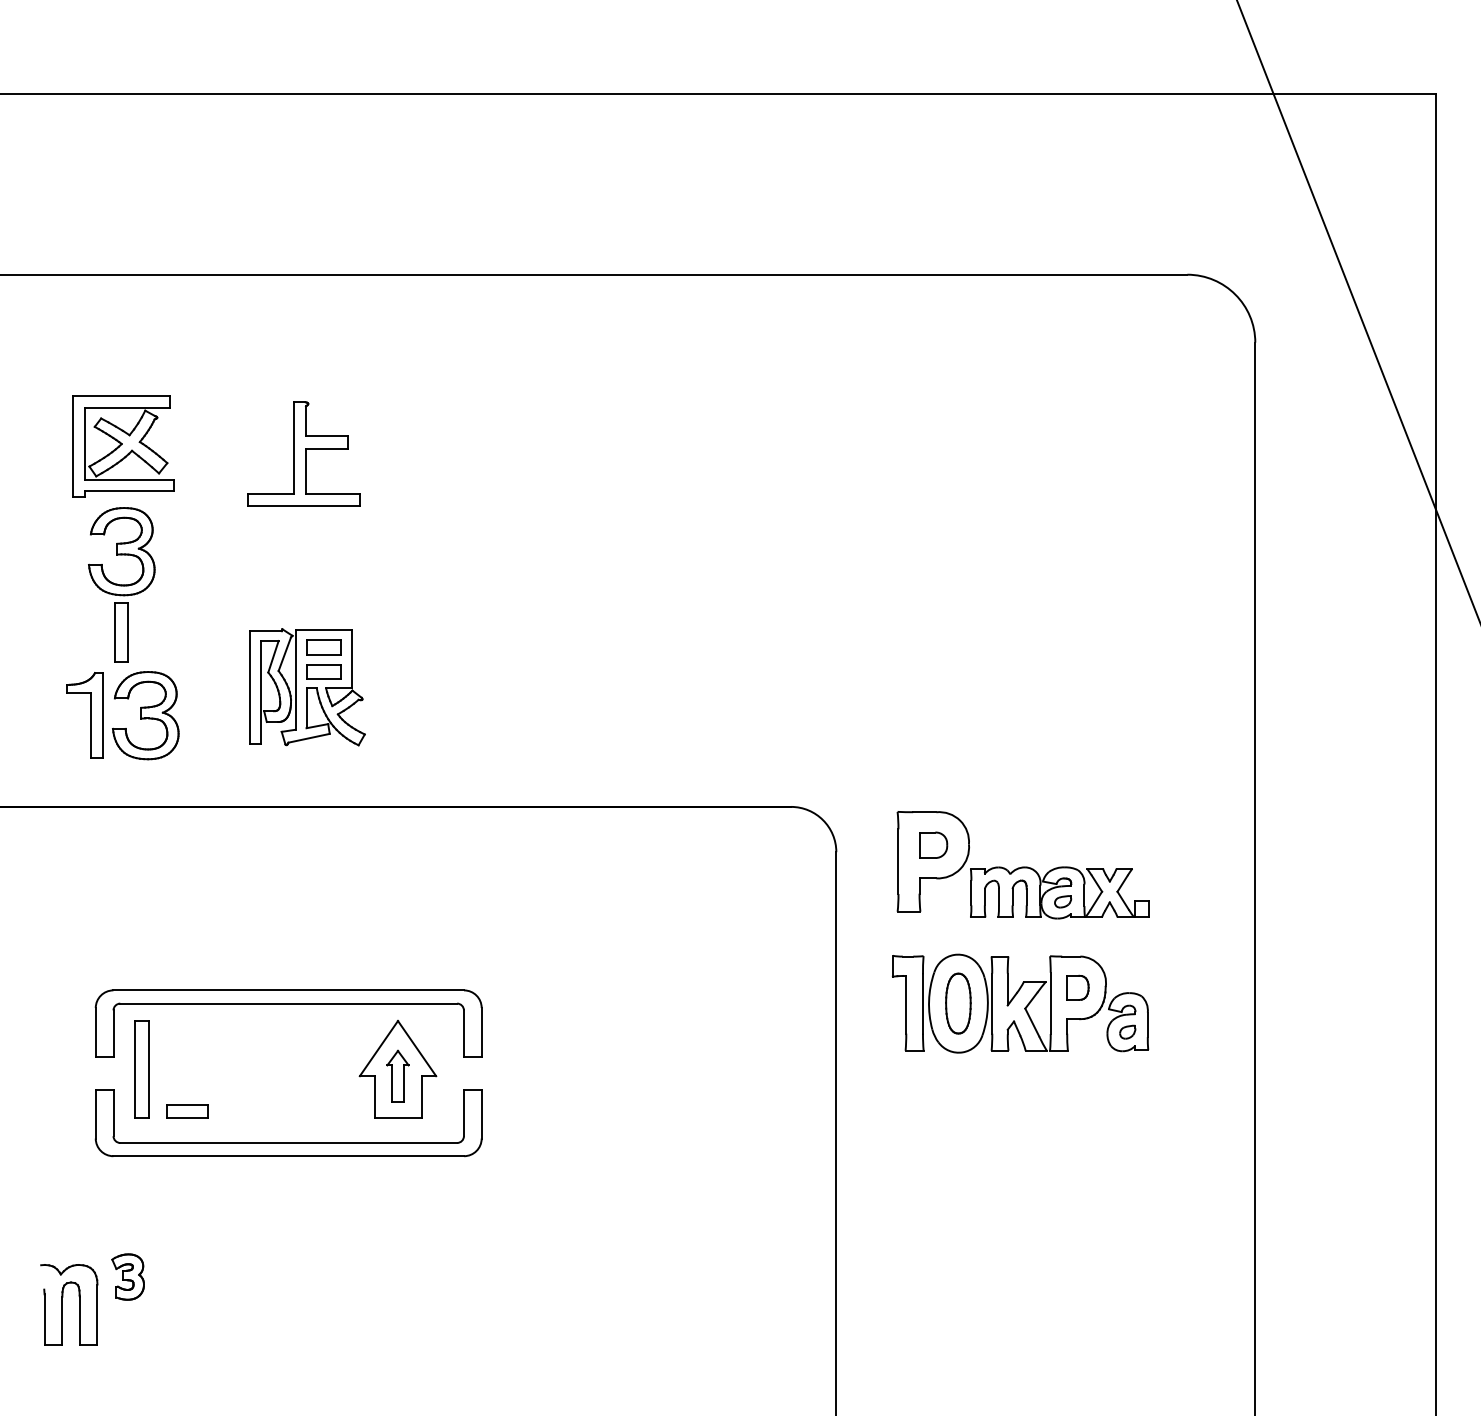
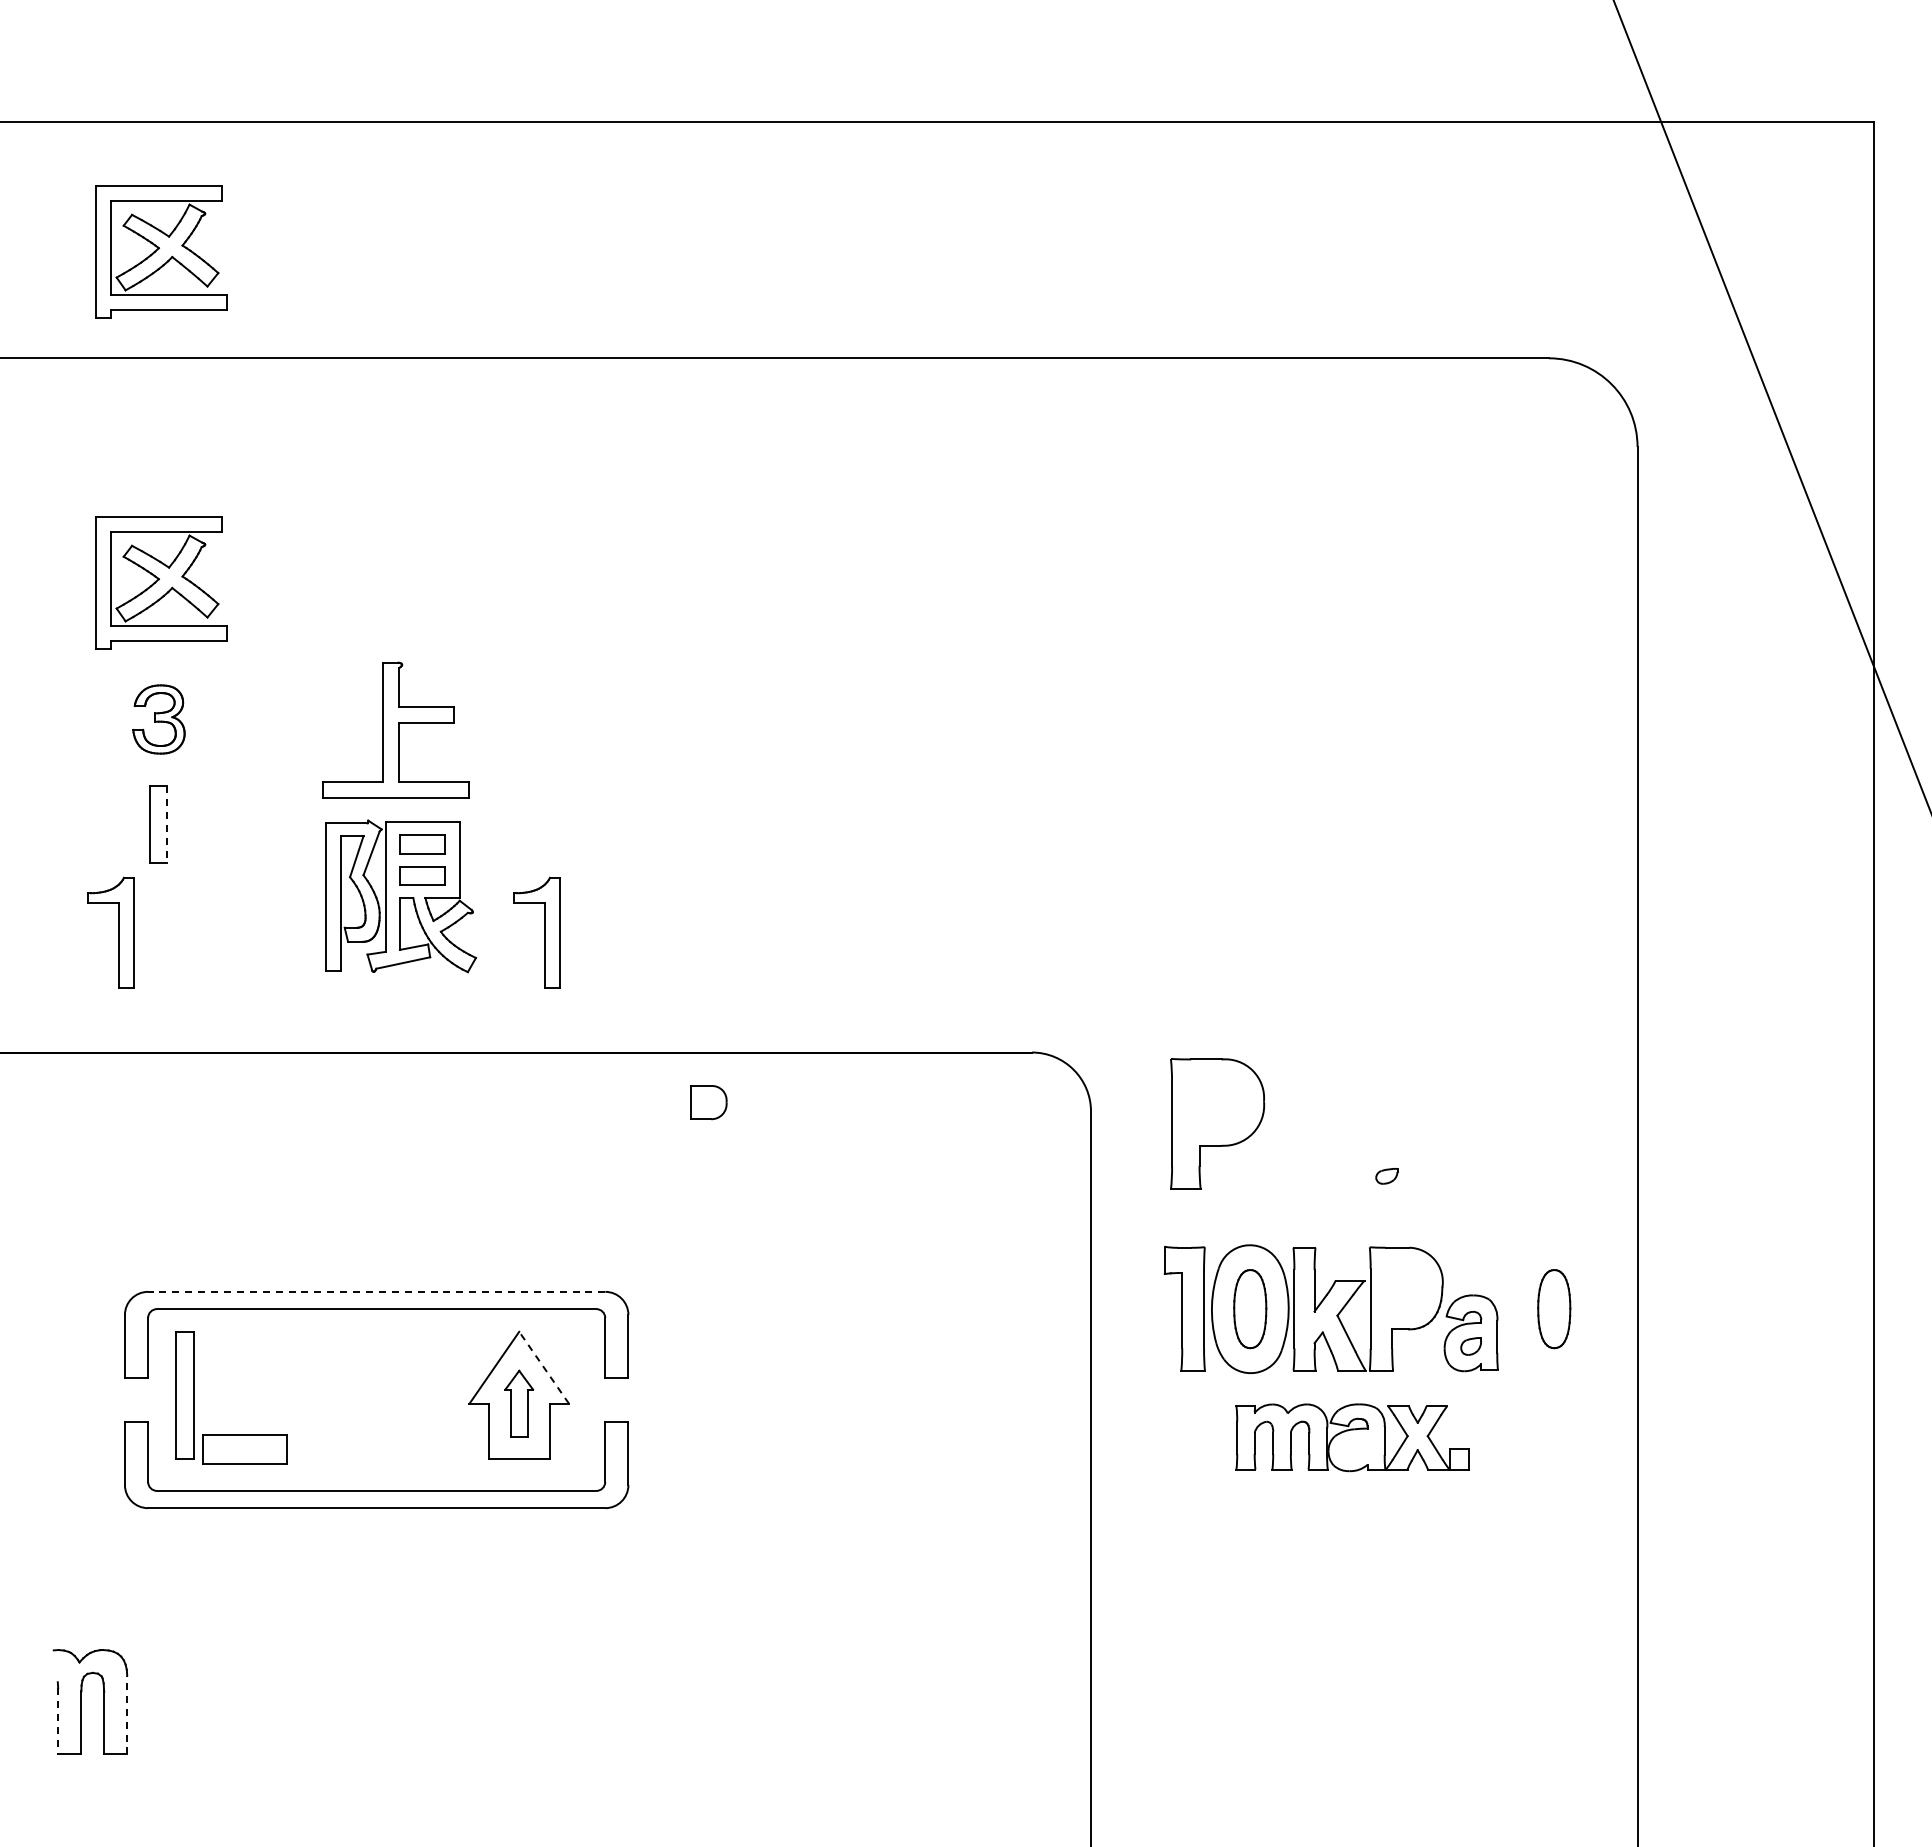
part: (123, 192) -> (161, 251), added
part: (303, 453) -> (395, 729), moved
part: (121, 551) -> (158, 719), size x0.6
line: (128, 632) -> (167, 825), solid -> dashed
part: (417, 714) -> (544, 932), added
part: (145, 715) -> (189, 933), removed
part: (933, 845) -> (708, 1102), moved
part: (1059, 892) -> (1352, 1437), moved
part: (1078, 987) -> (1406, 1288), removed
line: (288, 990) -> (376, 1291), solid -> dashed
part: (1191, 1003) -> (1554, 1309), added
line: (417, 1048) -> (544, 1367), solid -> dashed
part: (187, 1111) -> (244, 1449), size x1.6
part: (127, 1276) -> (166, 1665), removed
line: (97, 1314) -> (127, 1714), solid -> dashed
line: (44, 1319) -> (58, 1721), solid -> dashed

